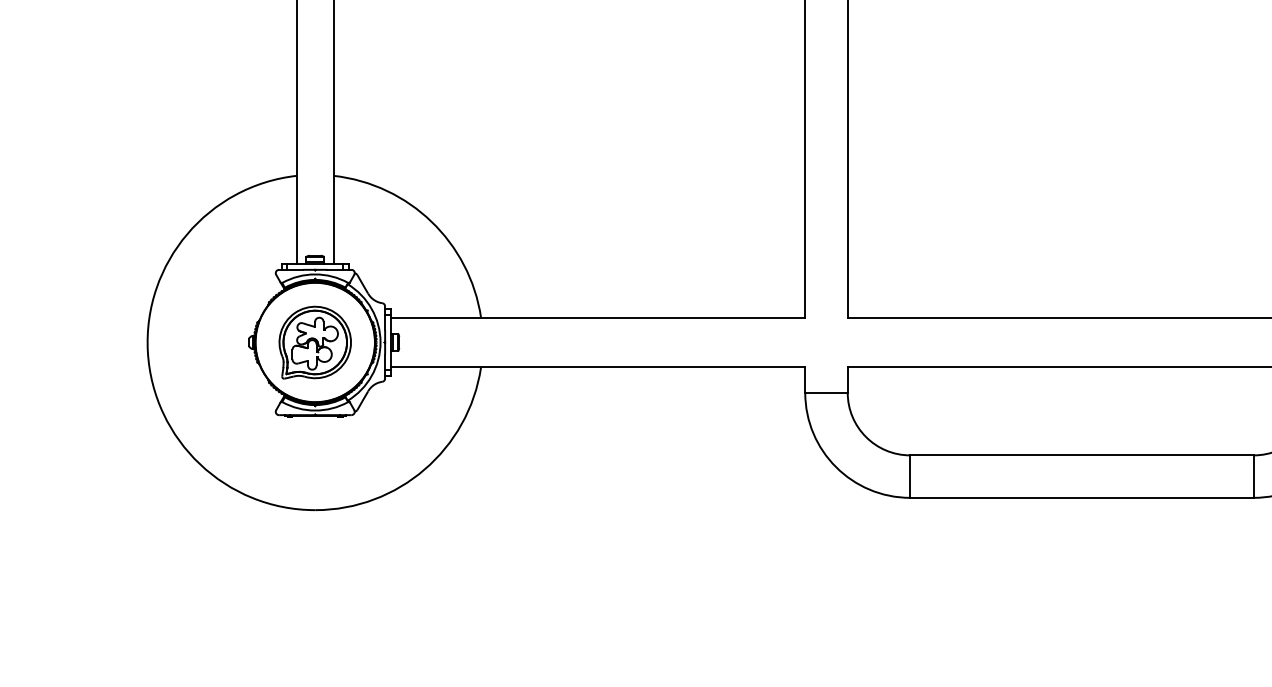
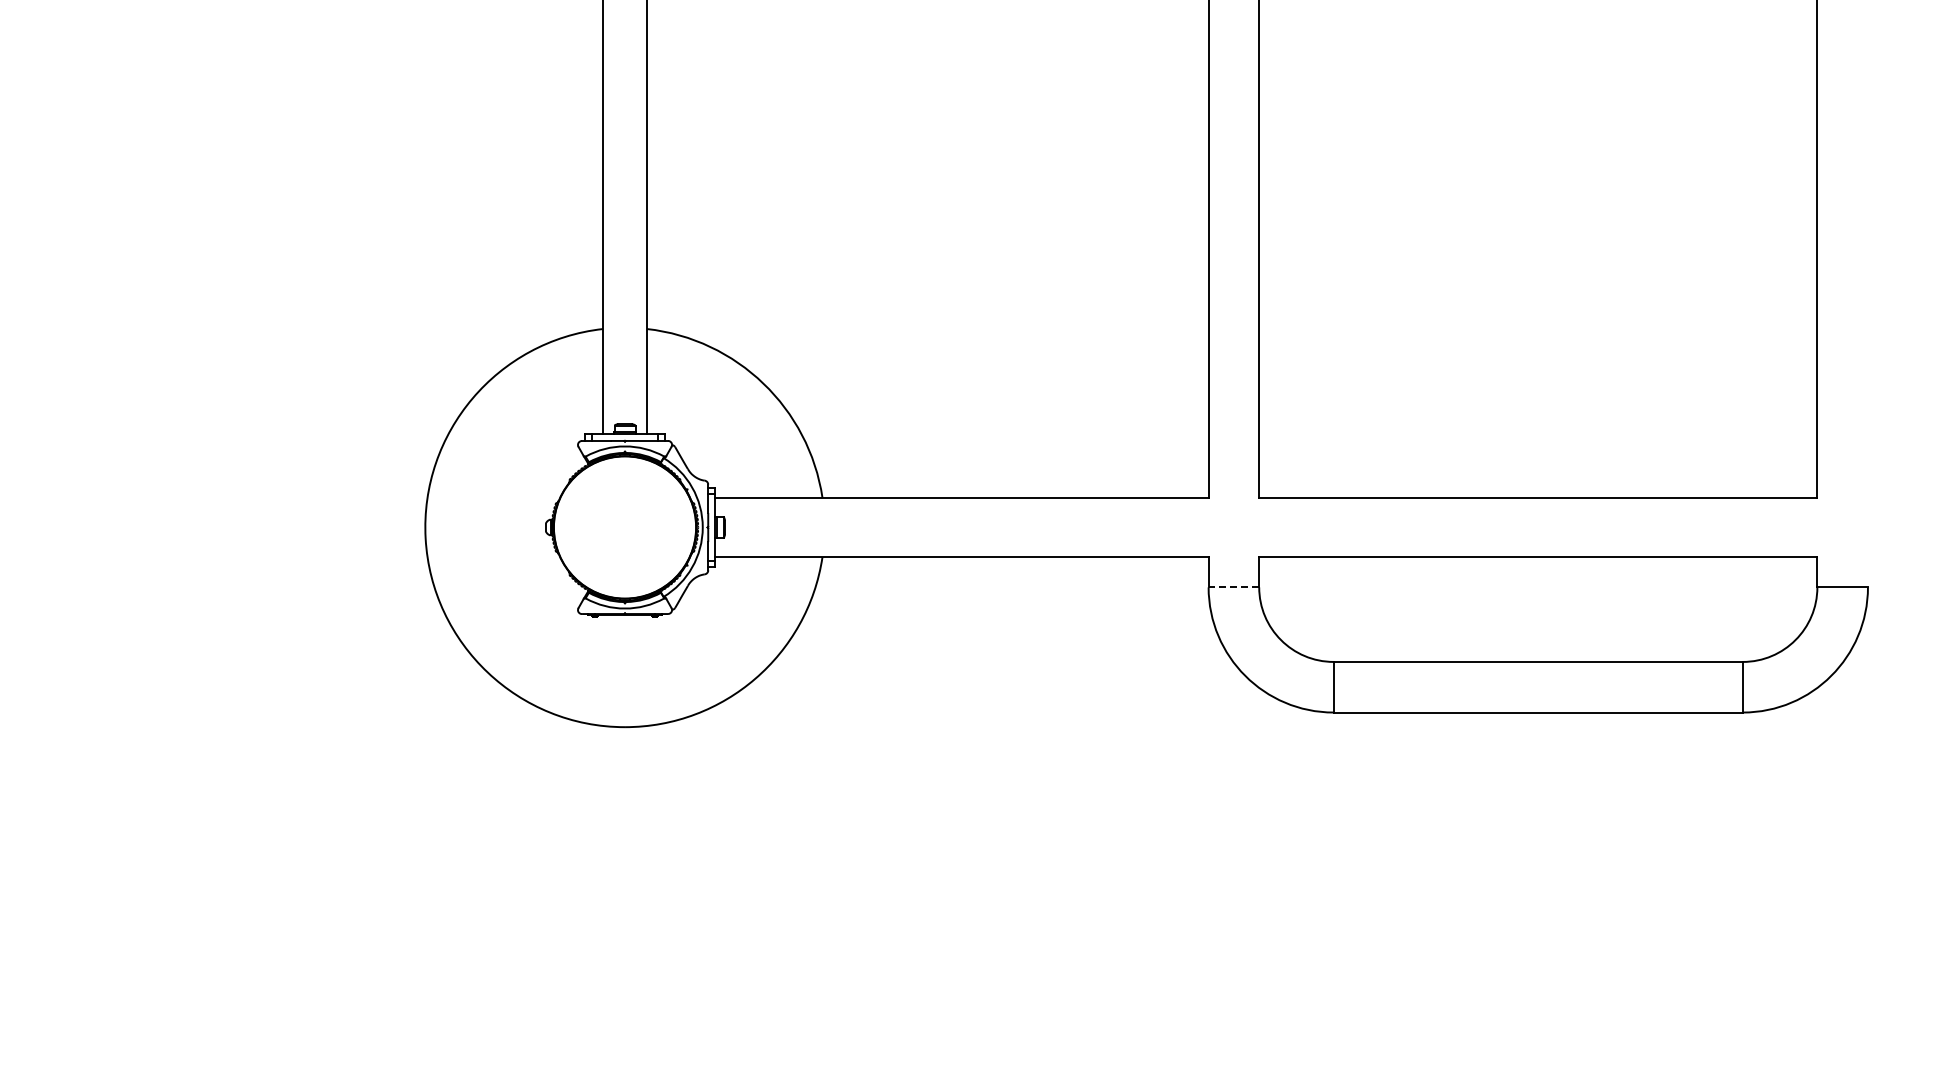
part: (314, 342) -> (624, 527), removed
line: (826, 392) -> (1233, 587), solid -> dashed

